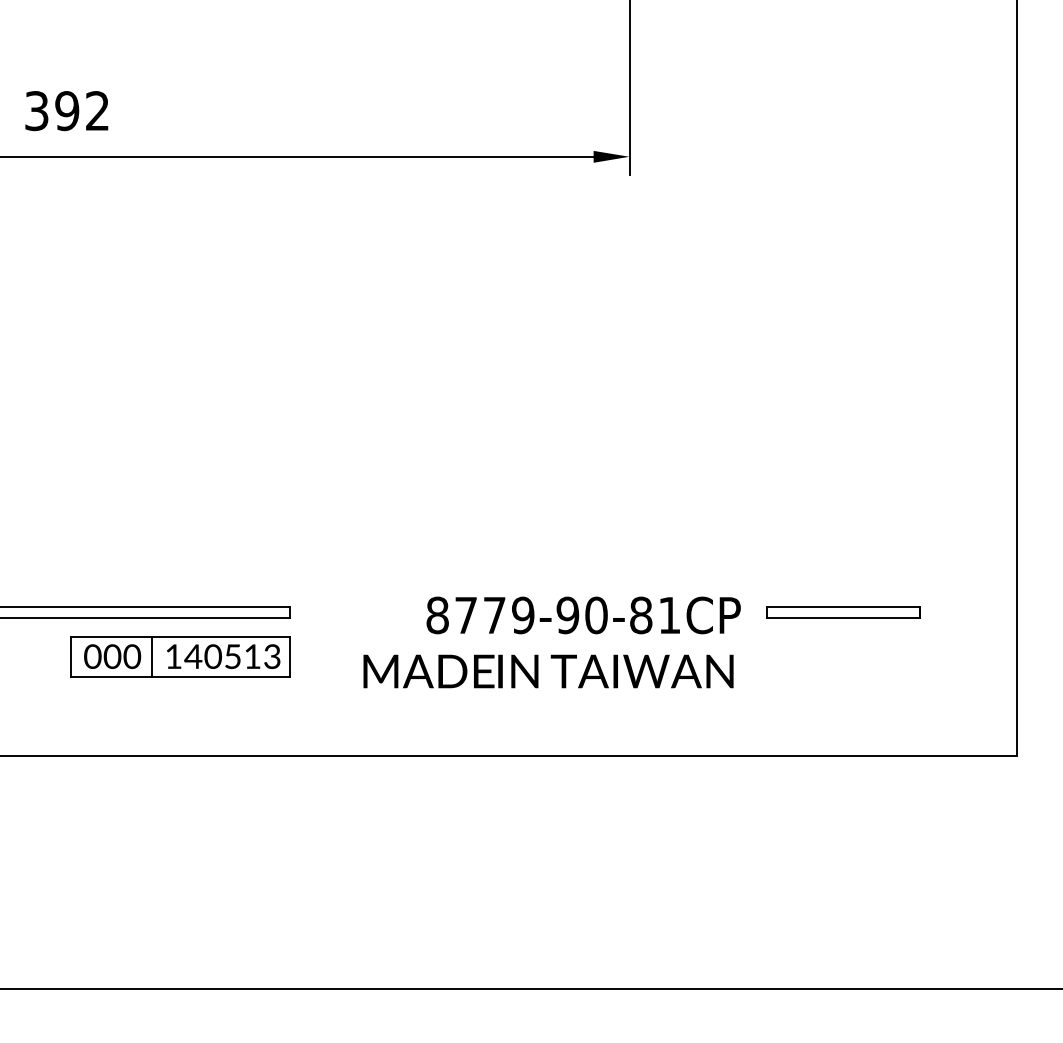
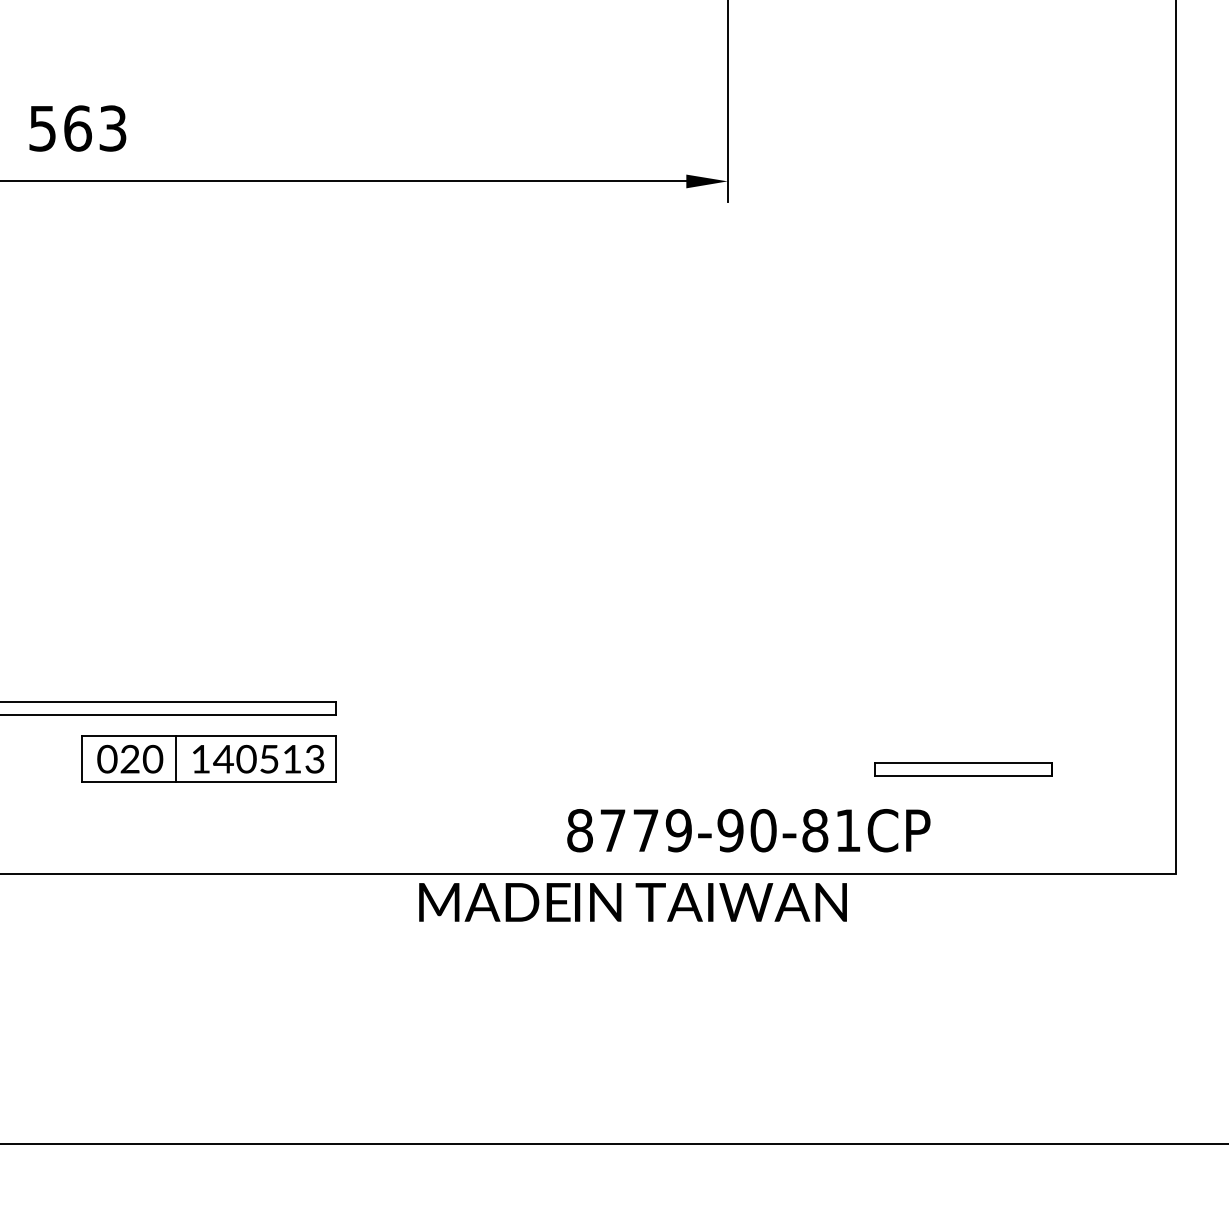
text: (67, 111) -> (78, 129), 392 -> 563
part: (843, 612) -> (963, 769), moved
text: (583, 615) -> (748, 830), moved
text: (112, 656) -> (130, 759), 000 -> 020
text: (548, 671) -> (632, 902), moved

